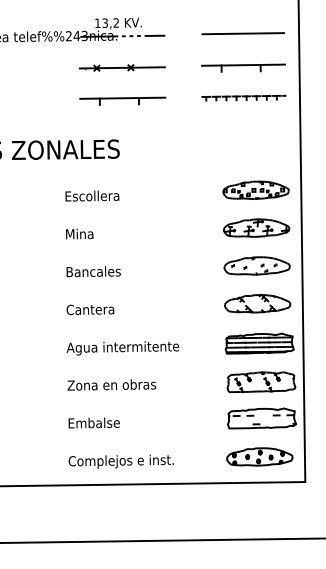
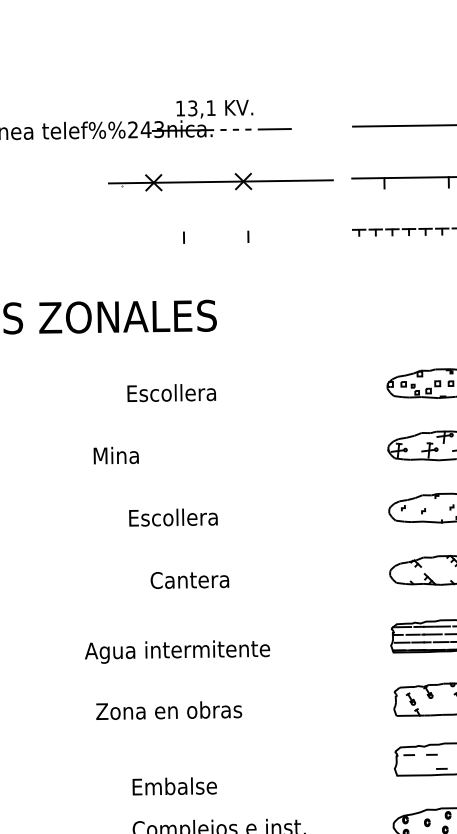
text: (115, 22) -> (209, 107), 13,2 -> 13,1
part: (122, 67) -> (221, 181), size x1.6
line: (122, 97) -> (221, 230), removed
text: (79, 233) -> (115, 454), moved
text: (95, 271) -> (176, 517), Bancales -> Escollera
text: (90, 309) -> (190, 579), moved
text: (122, 348) -> (176, 652), moved
text: (111, 384) -> (168, 709), moved
text: (93, 422) -> (173, 785), moved

